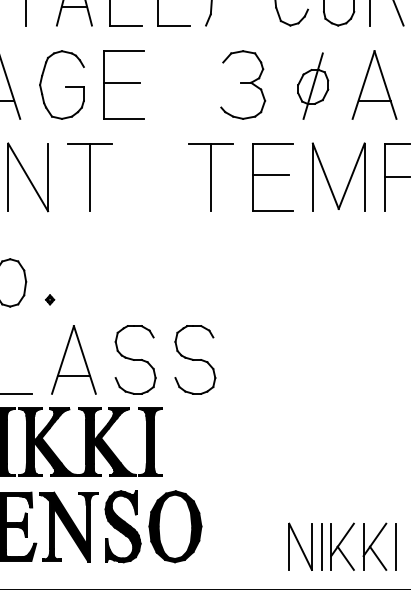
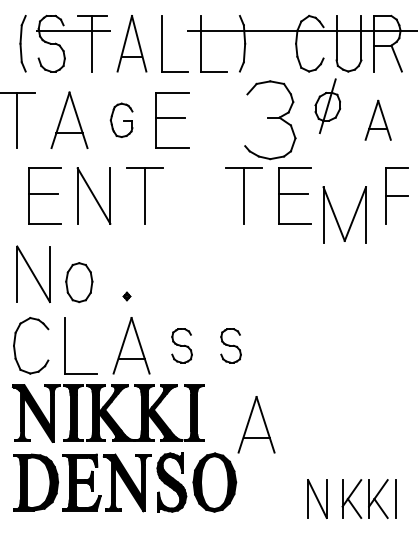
part: (61, 85) -> (121, 120), size x0.6
part: (243, 85) -> (270, 120), size x1.4
part: (375, 85) -> (378, 120), size x0.7
part: (312, 86) -> (327, 106), moved
part: (328, 179) -> (336, 216), moved
part: (49, 299) -> (126, 296), moved
part: (134, 359) -> (181, 345), size x0.6
part: (194, 359) -> (230, 345), size x0.6
part: (226, 455) -> (256, 424), added
line: (321, 546) -> (334, 498), removed

